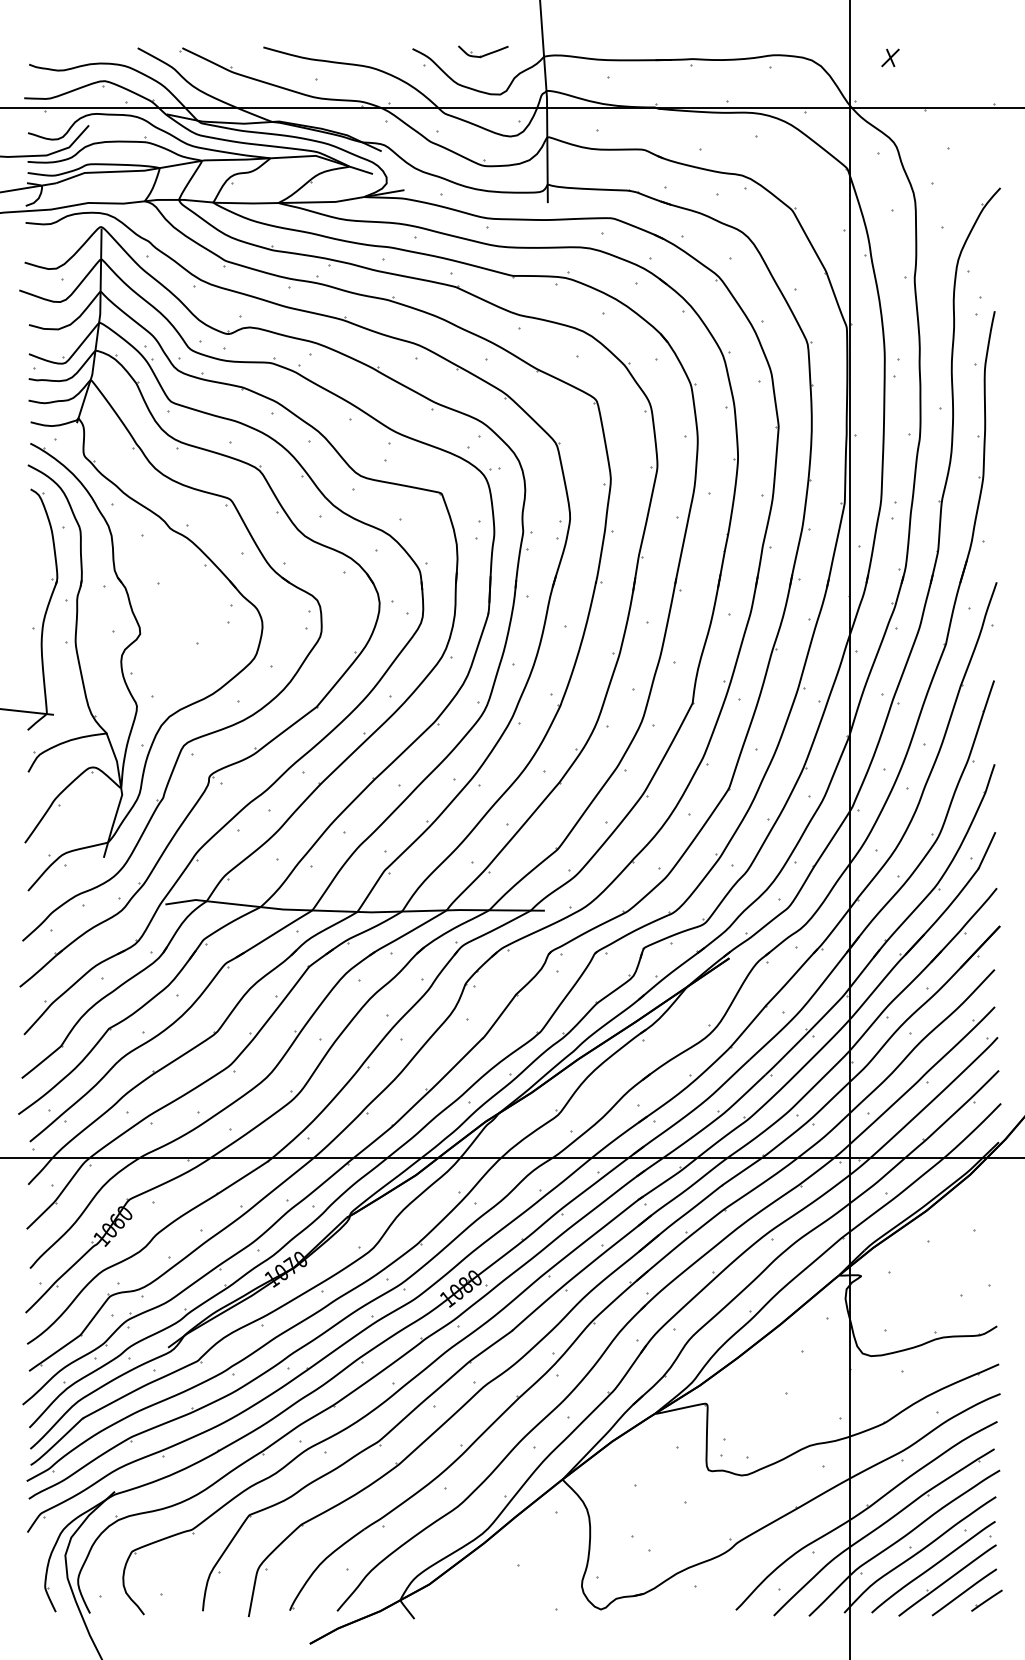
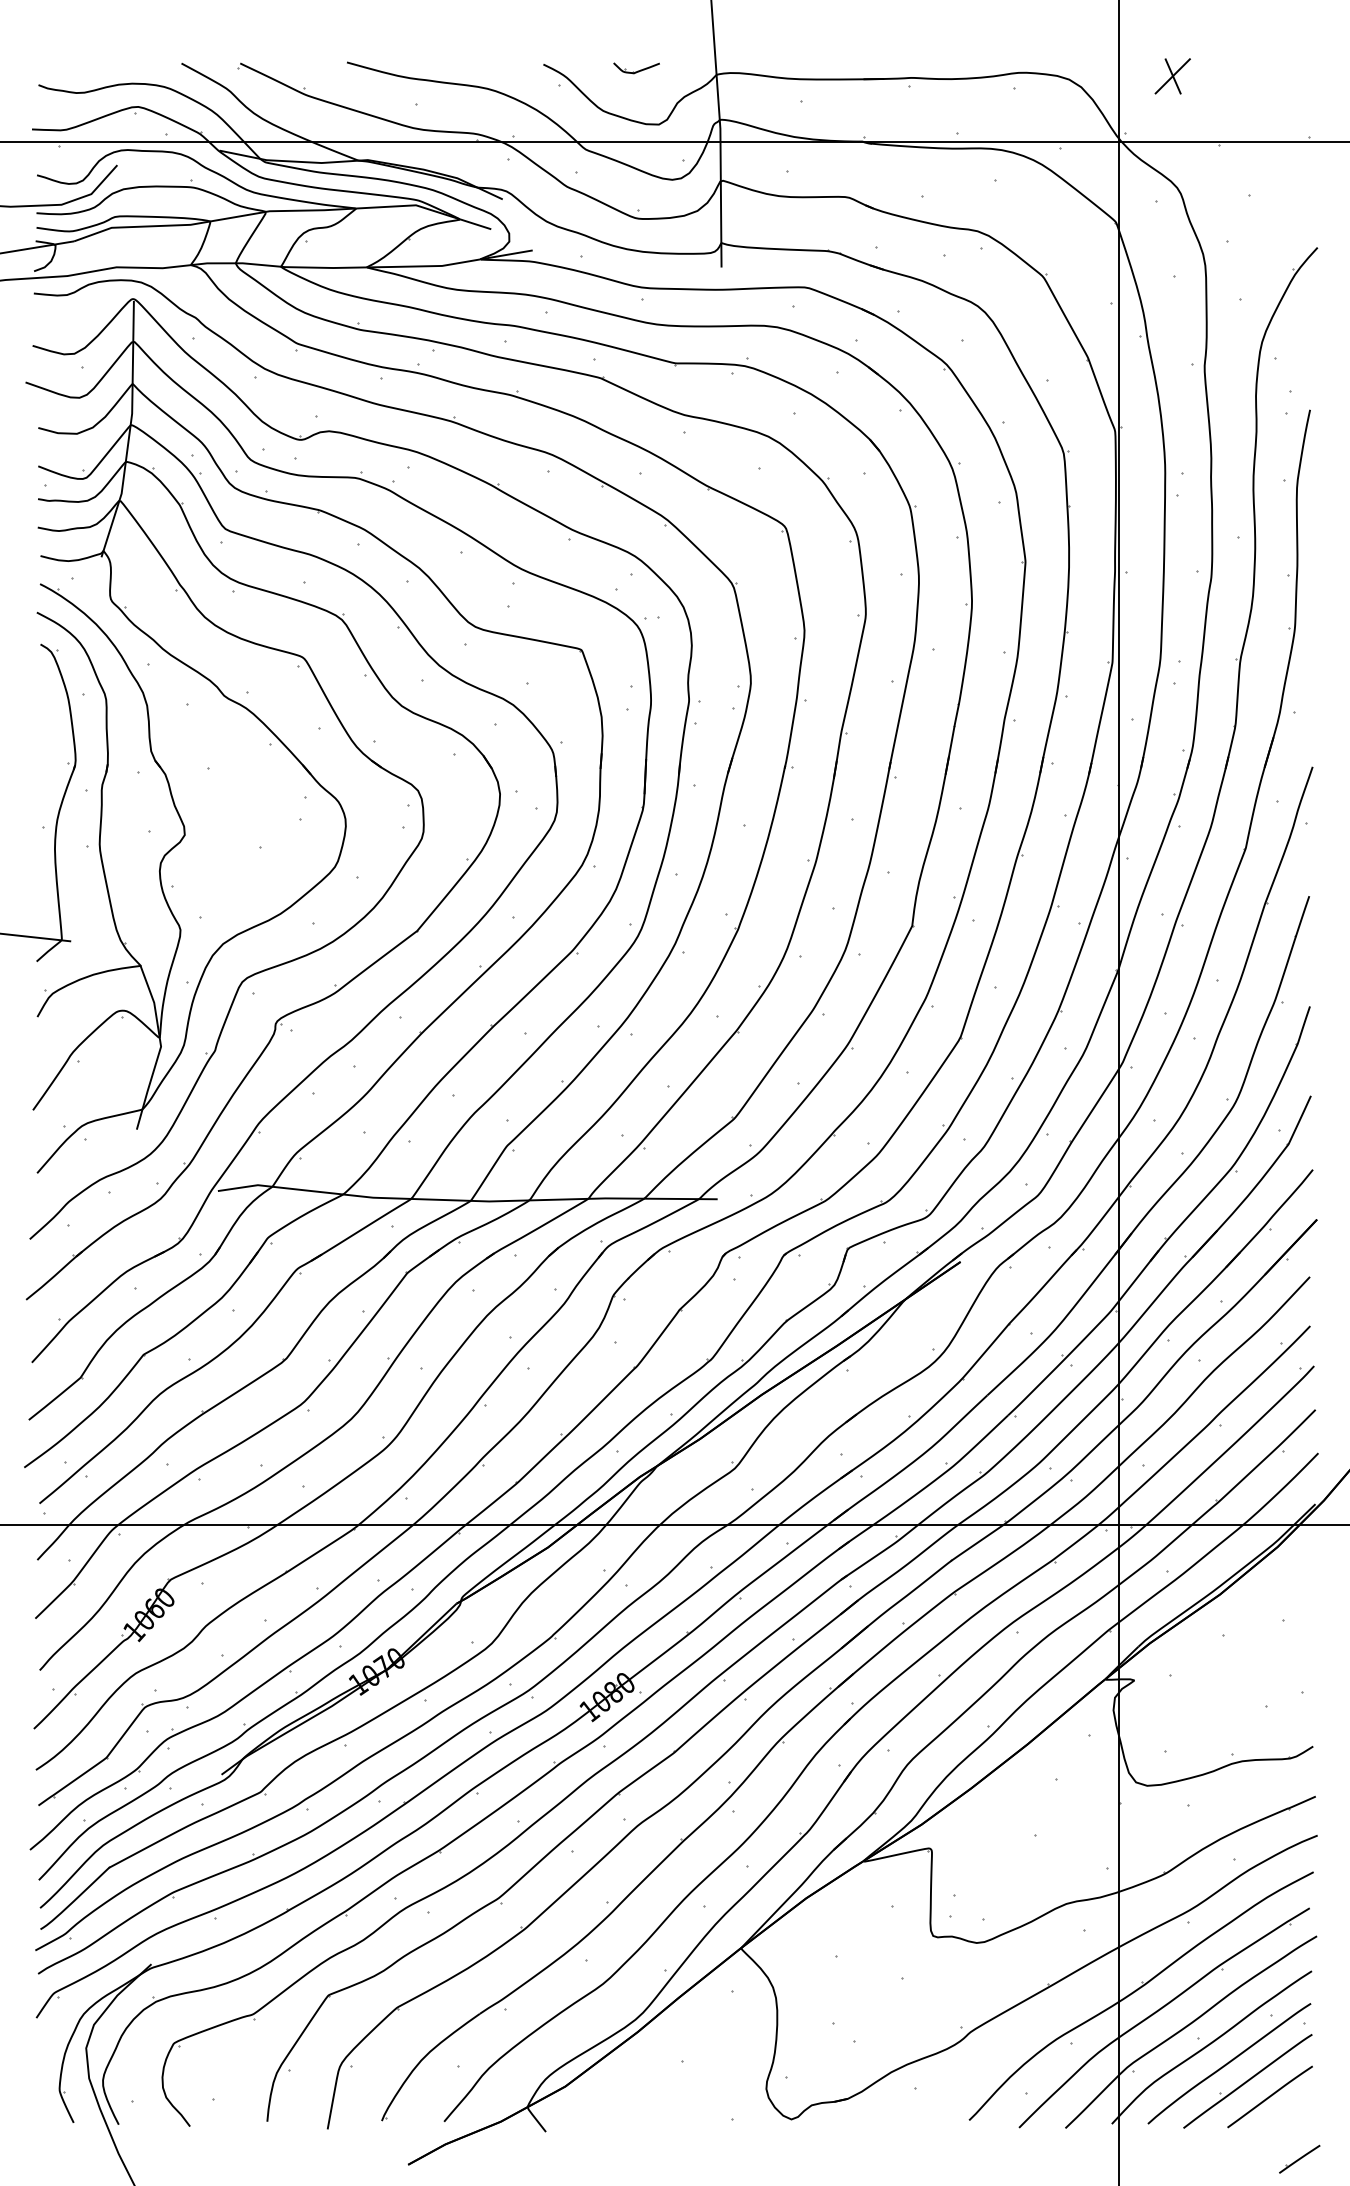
part: (483, 51) -> (636, 67), size x0.7
part: (890, 57) -> (1172, 75), size x1.6
part: (986, 1600) -> (1299, 2158), moved

